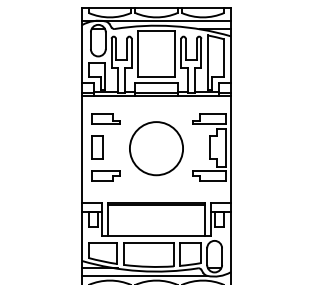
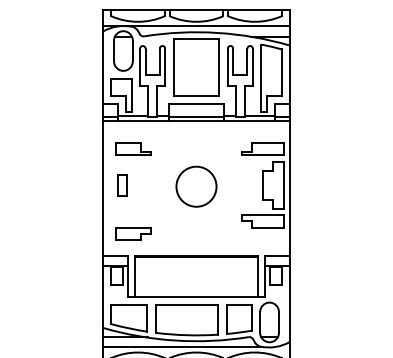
part: (97, 147) -> (122, 185), size x0.7
circle: (156, 148) -> (196, 186), size x0.6
part: (105, 175) -> (132, 233), moved

